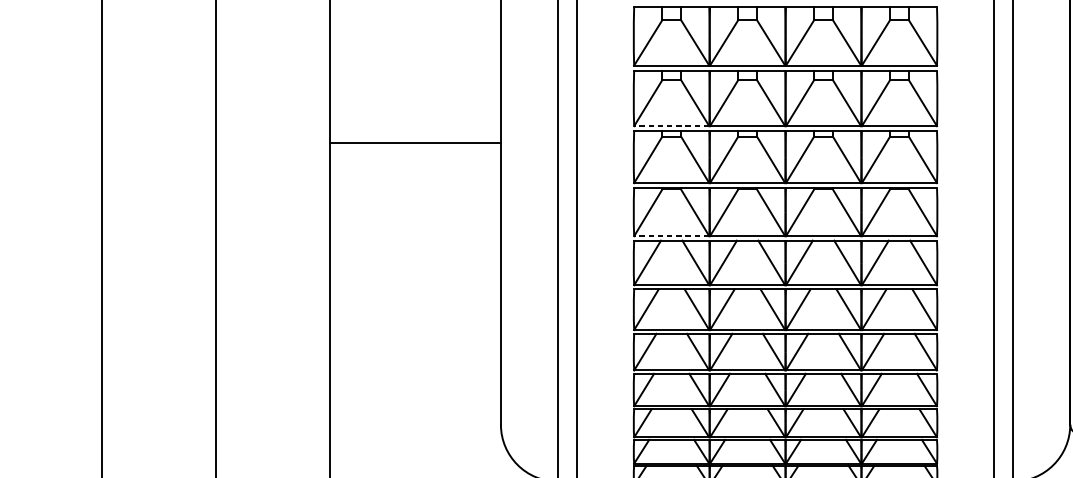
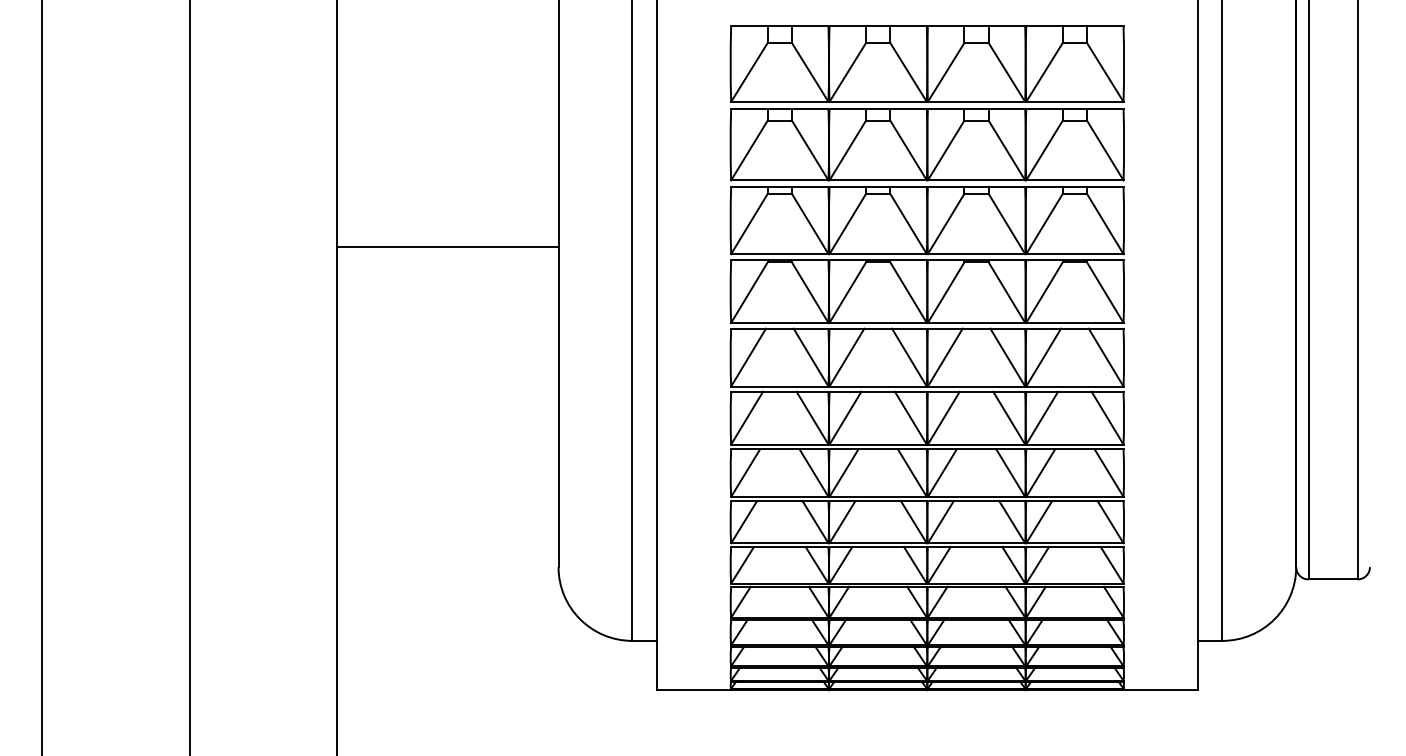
line: (671, 126) -> (779, 180), dashed -> solid
line: (415, 143) -> (447, 247), moved
line: (671, 235) -> (779, 322), dashed -> solid

